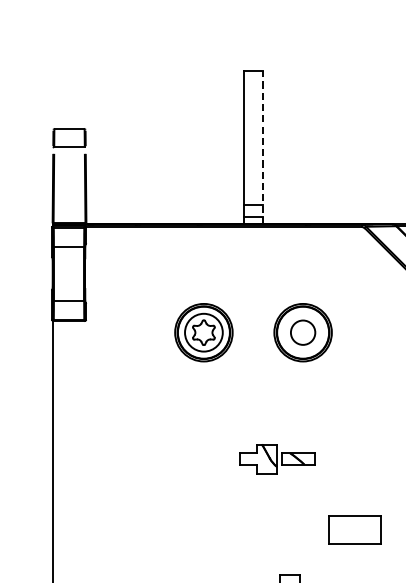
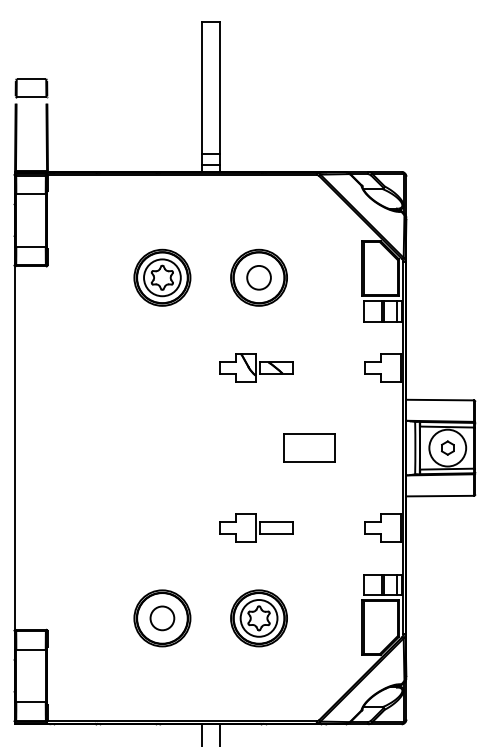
line: (262, 147) -> (219, 97), dashed -> solid
part: (277, 458) -> (256, 367), moved
part: (354, 529) -> (309, 447), moved

